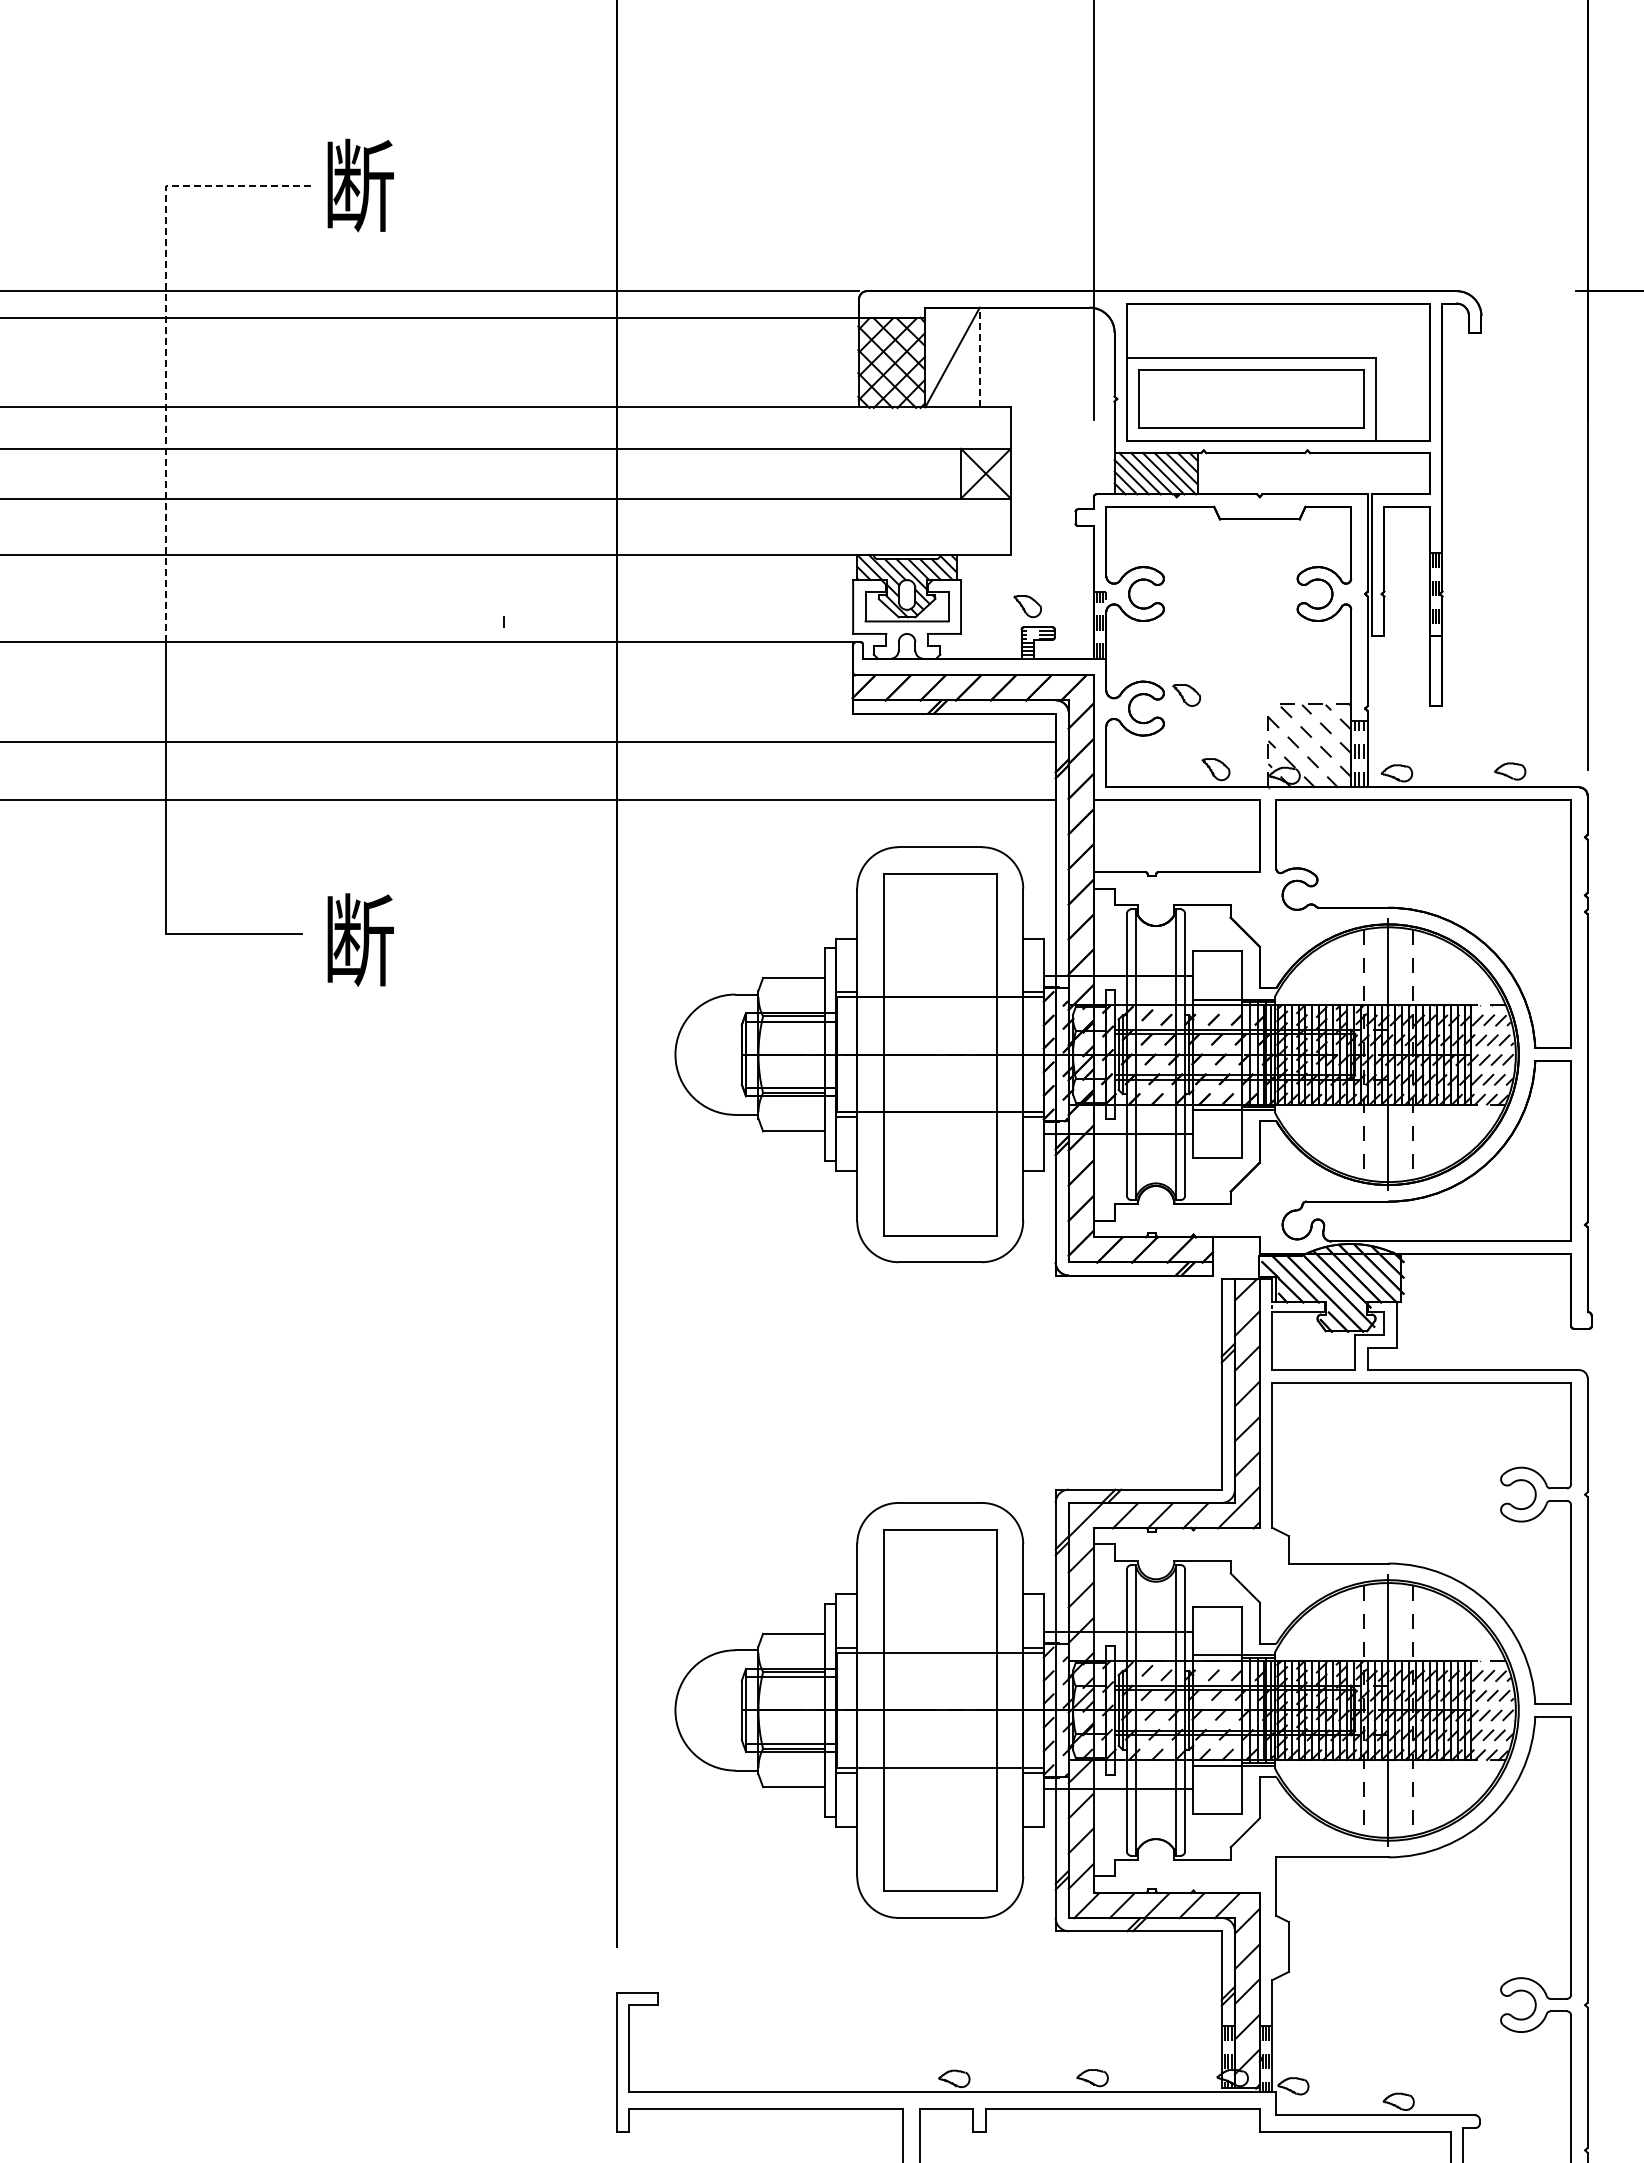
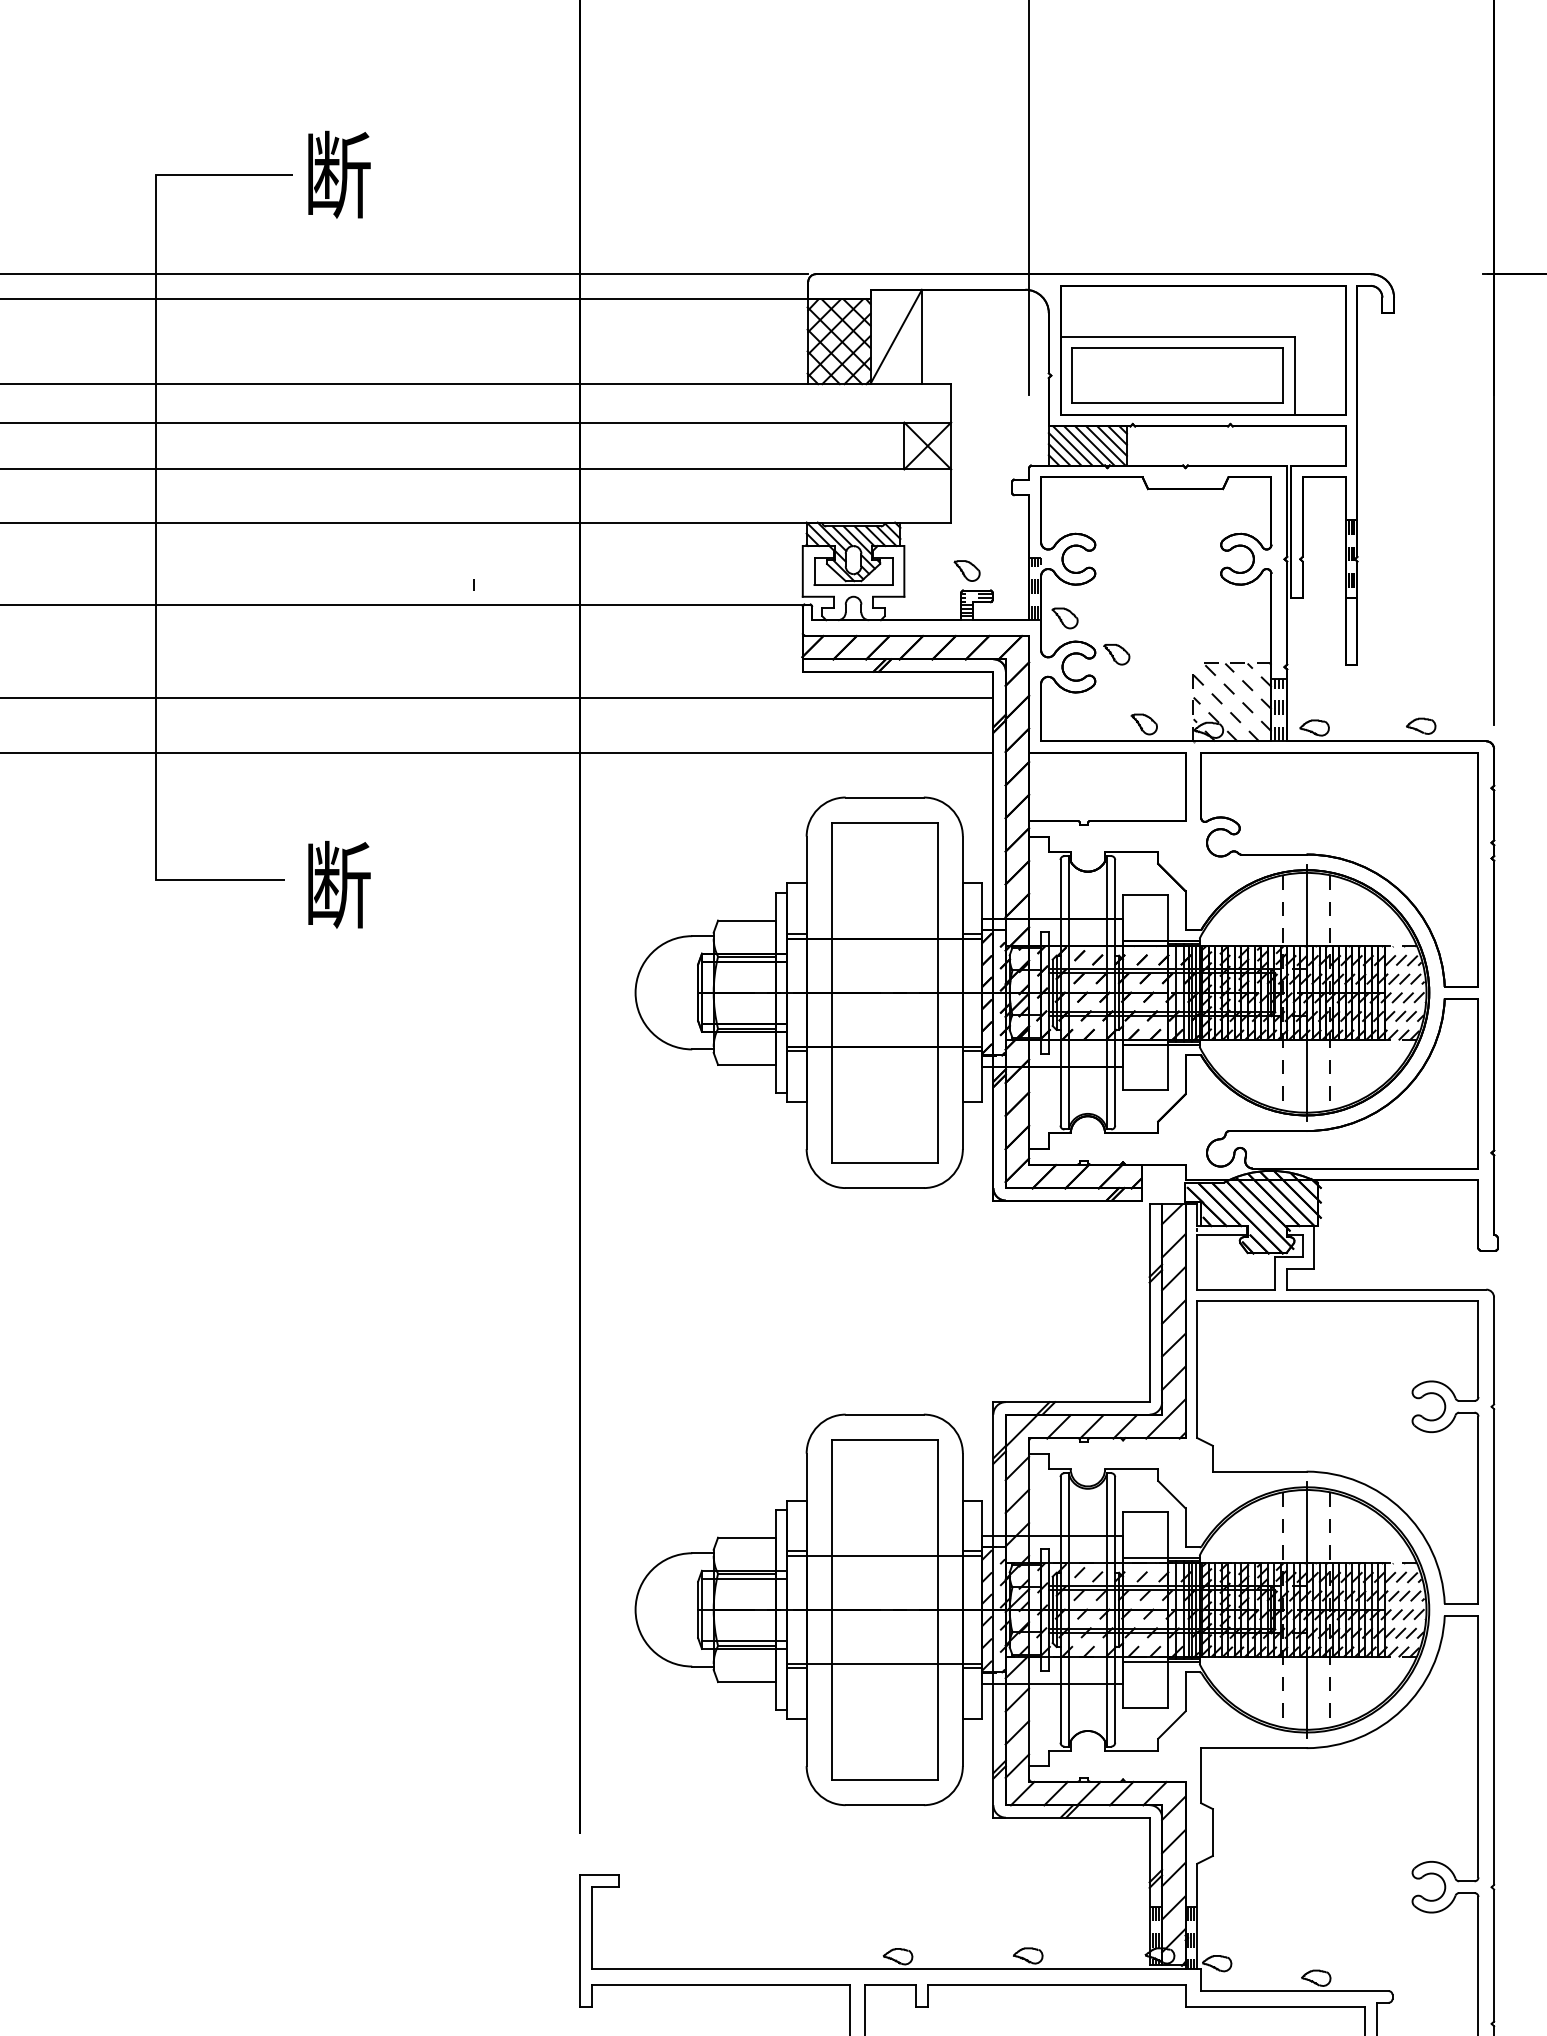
line: (166, 341) -> (156, 321), dashed -> solid
line: (979, 357) -> (921, 336), dashed -> solid
part: (1131, 656) -> (1064, 618), added

